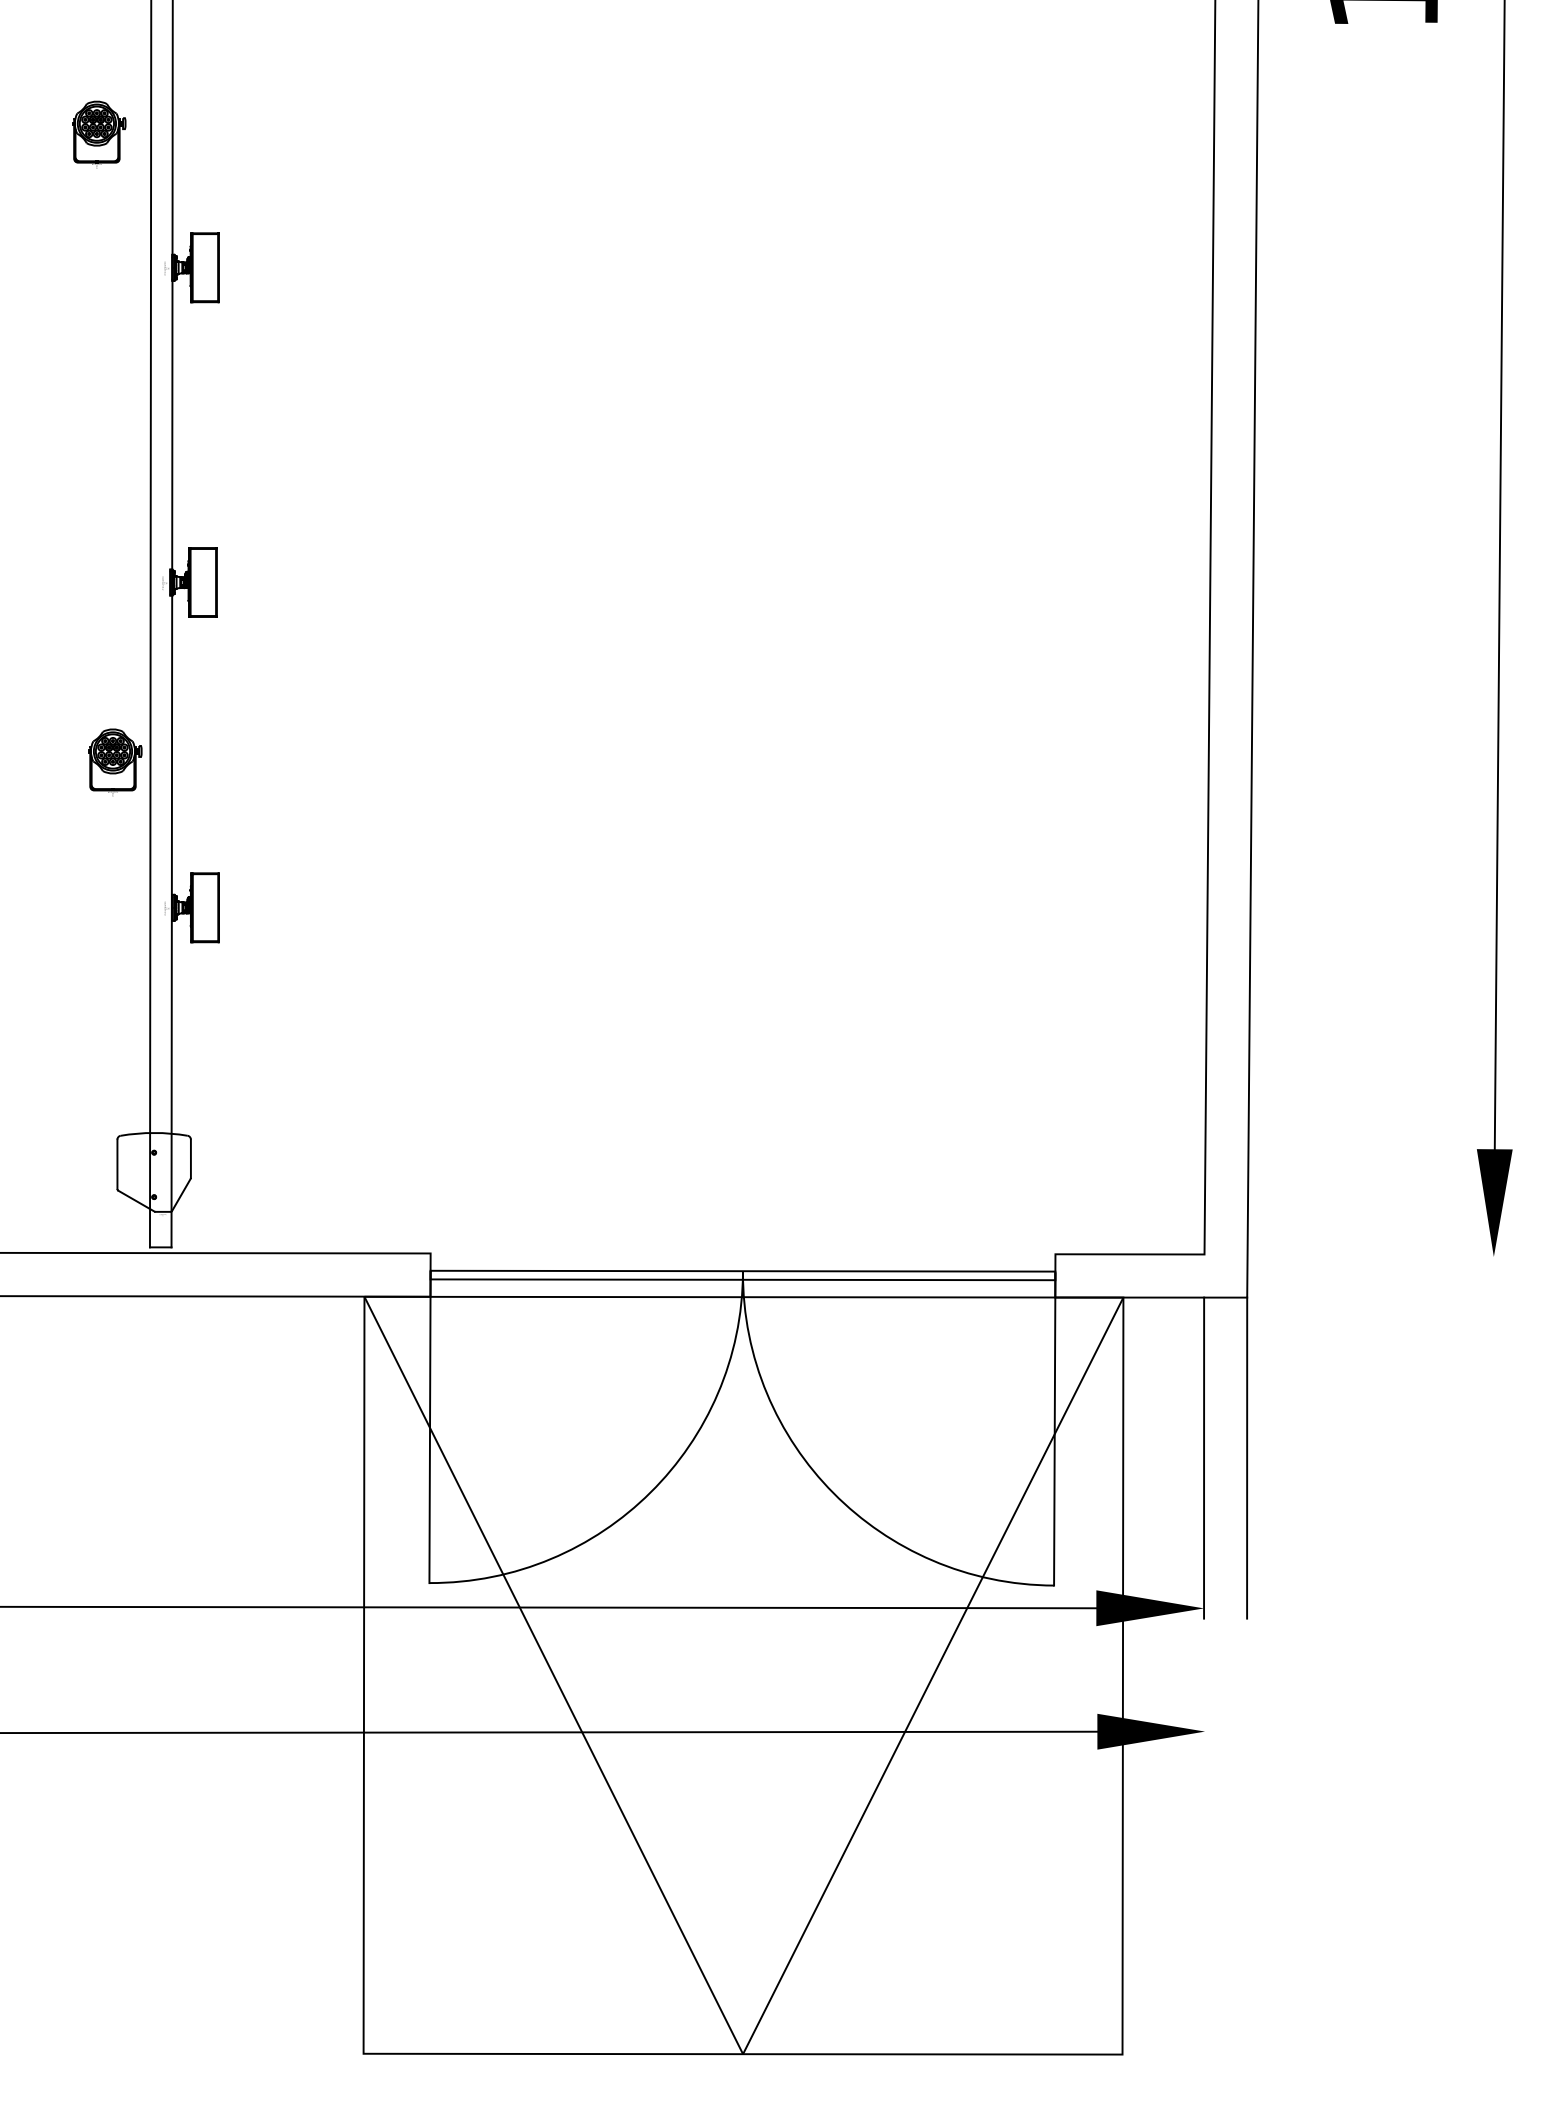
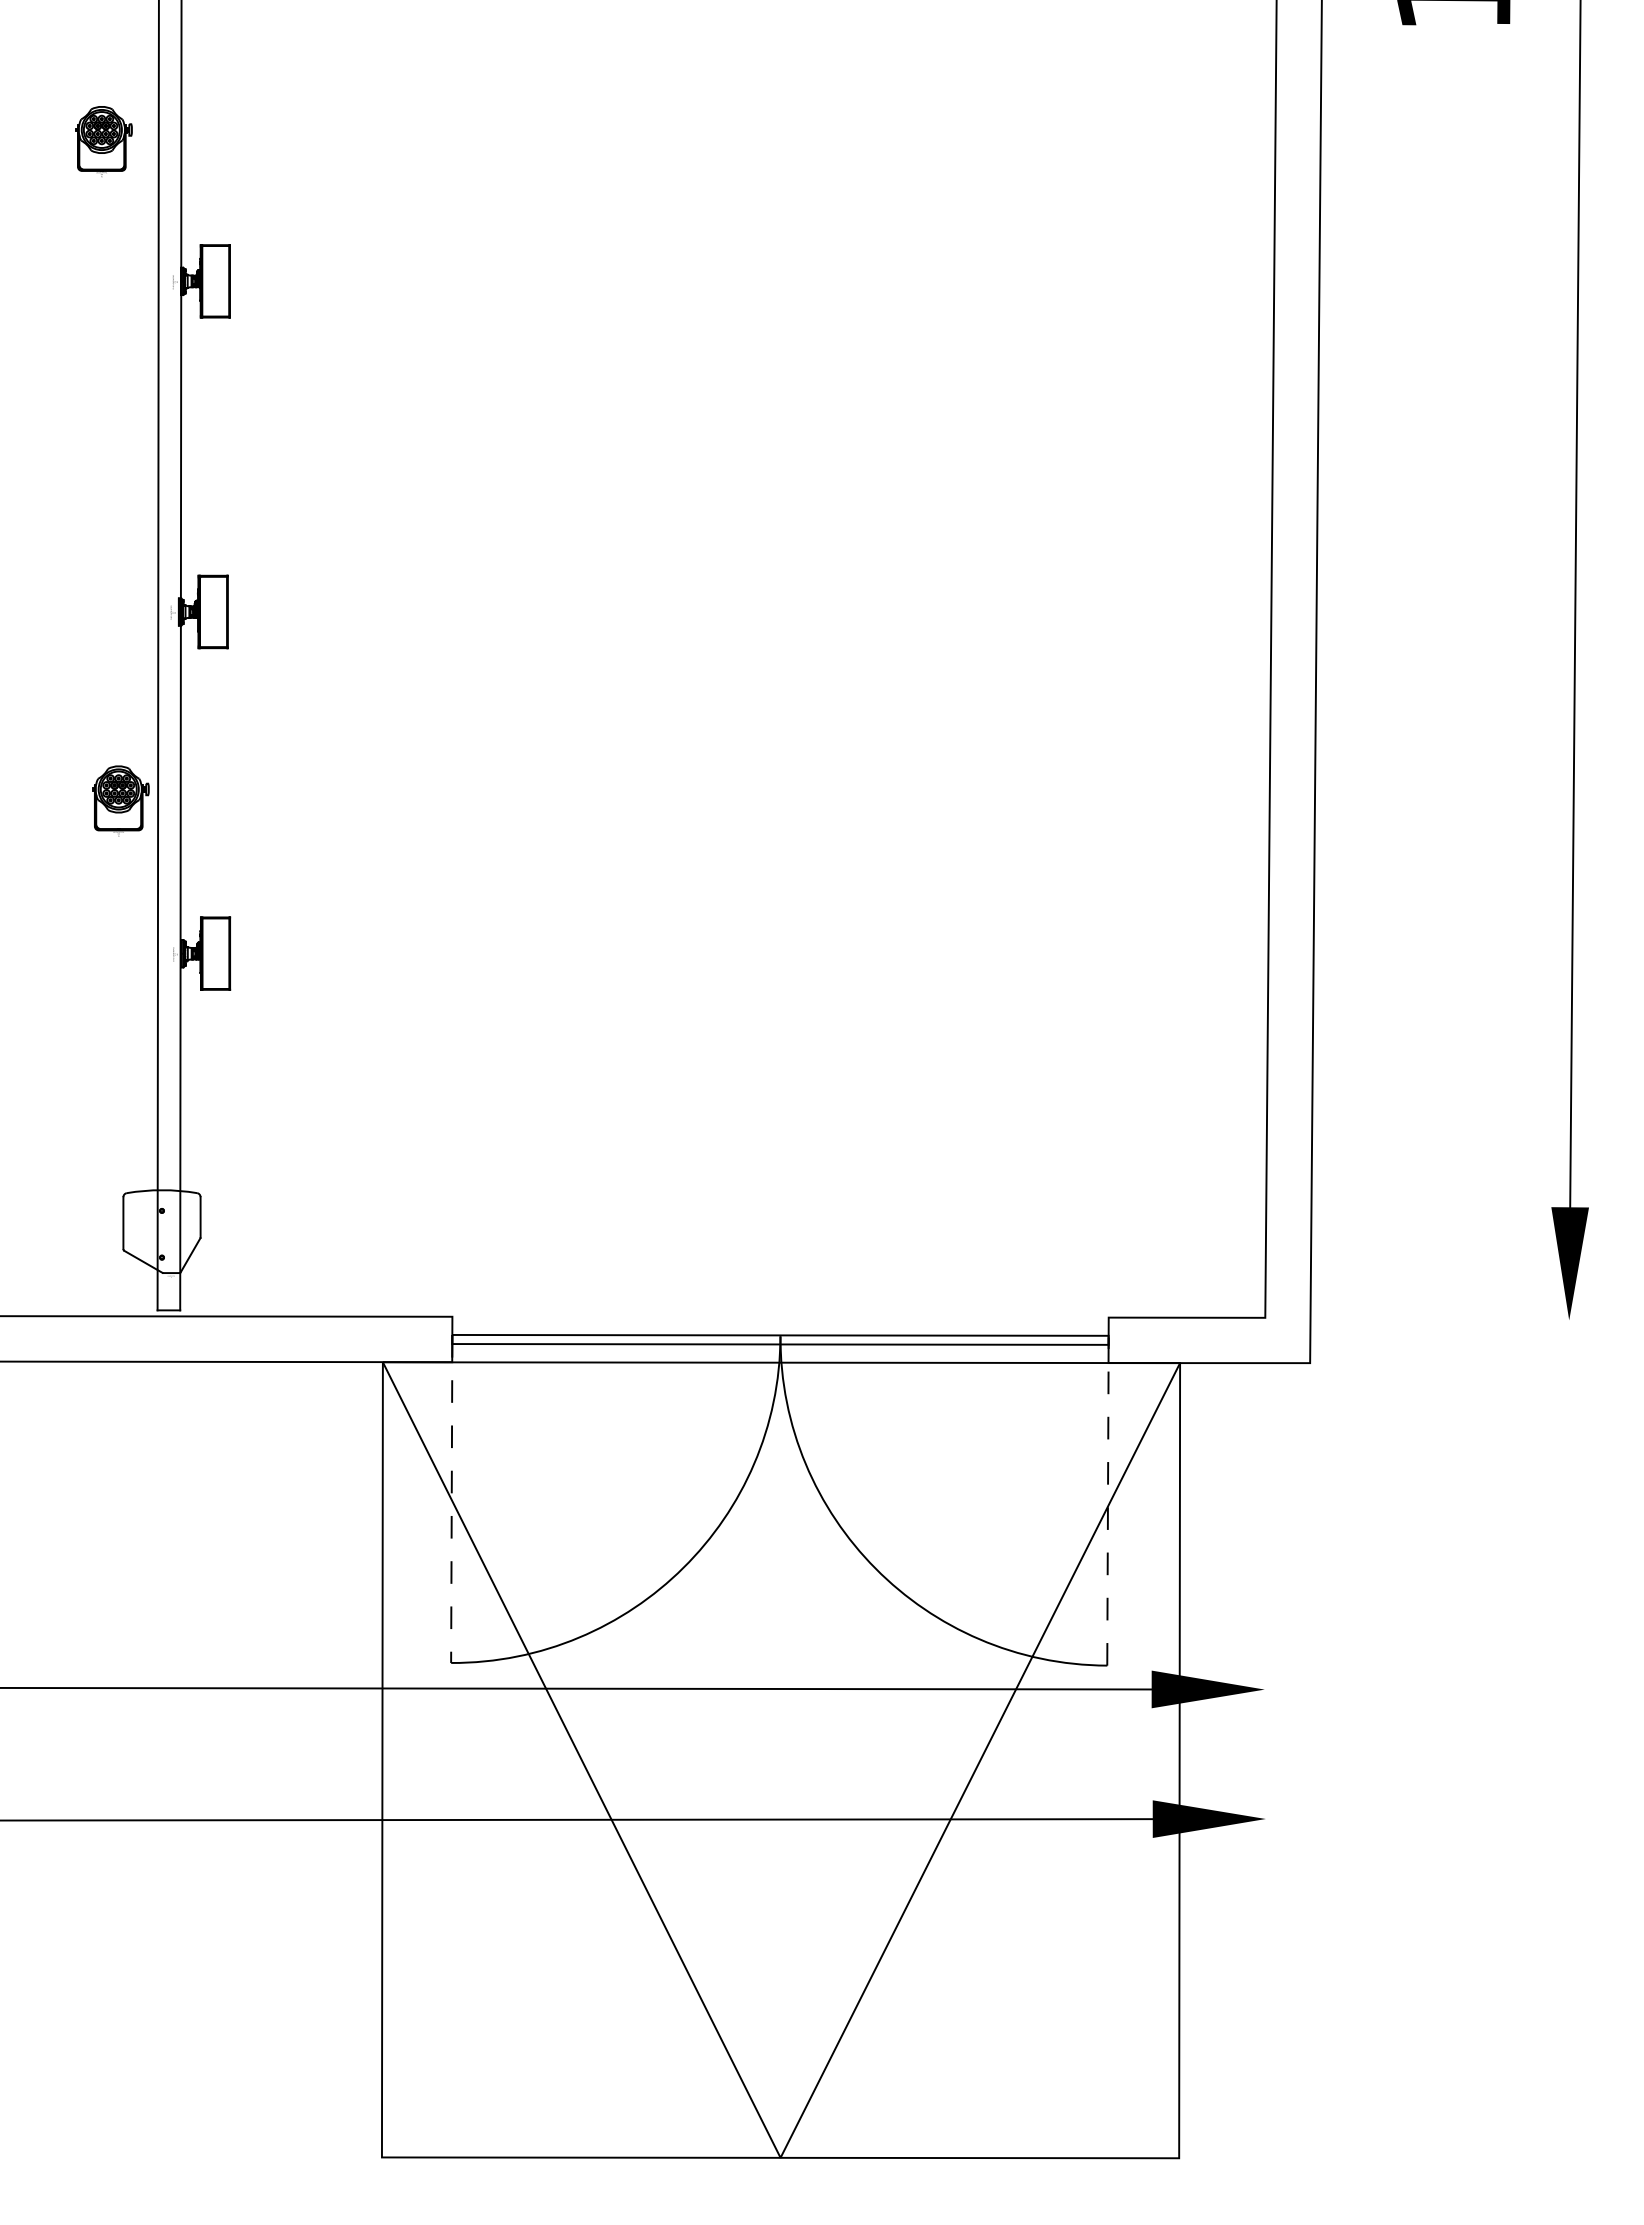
line: (429, 1427) -> (451, 1499), solid -> dashed
line: (1054, 1429) -> (1107, 1501), solid -> dashed
line: (1203, 1457) -> (1264, 1531), removed
line: (1247, 1457) -> (1310, 1531), removed

